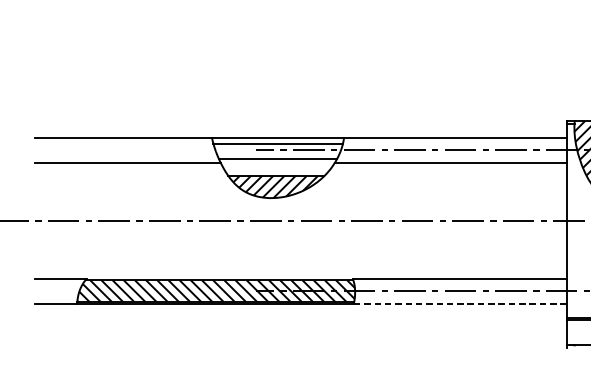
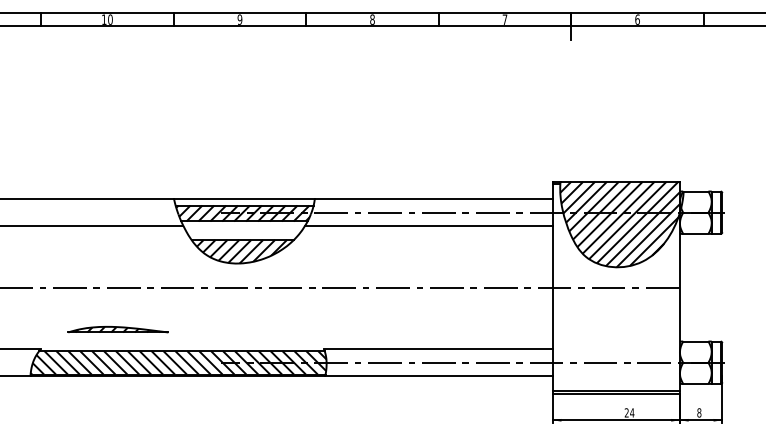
hatch: (276, 151) -> (242, 213), added
part: (158, 260) -> (117, 329), added
line: (460, 303) -> (438, 375), dashed -> solid

